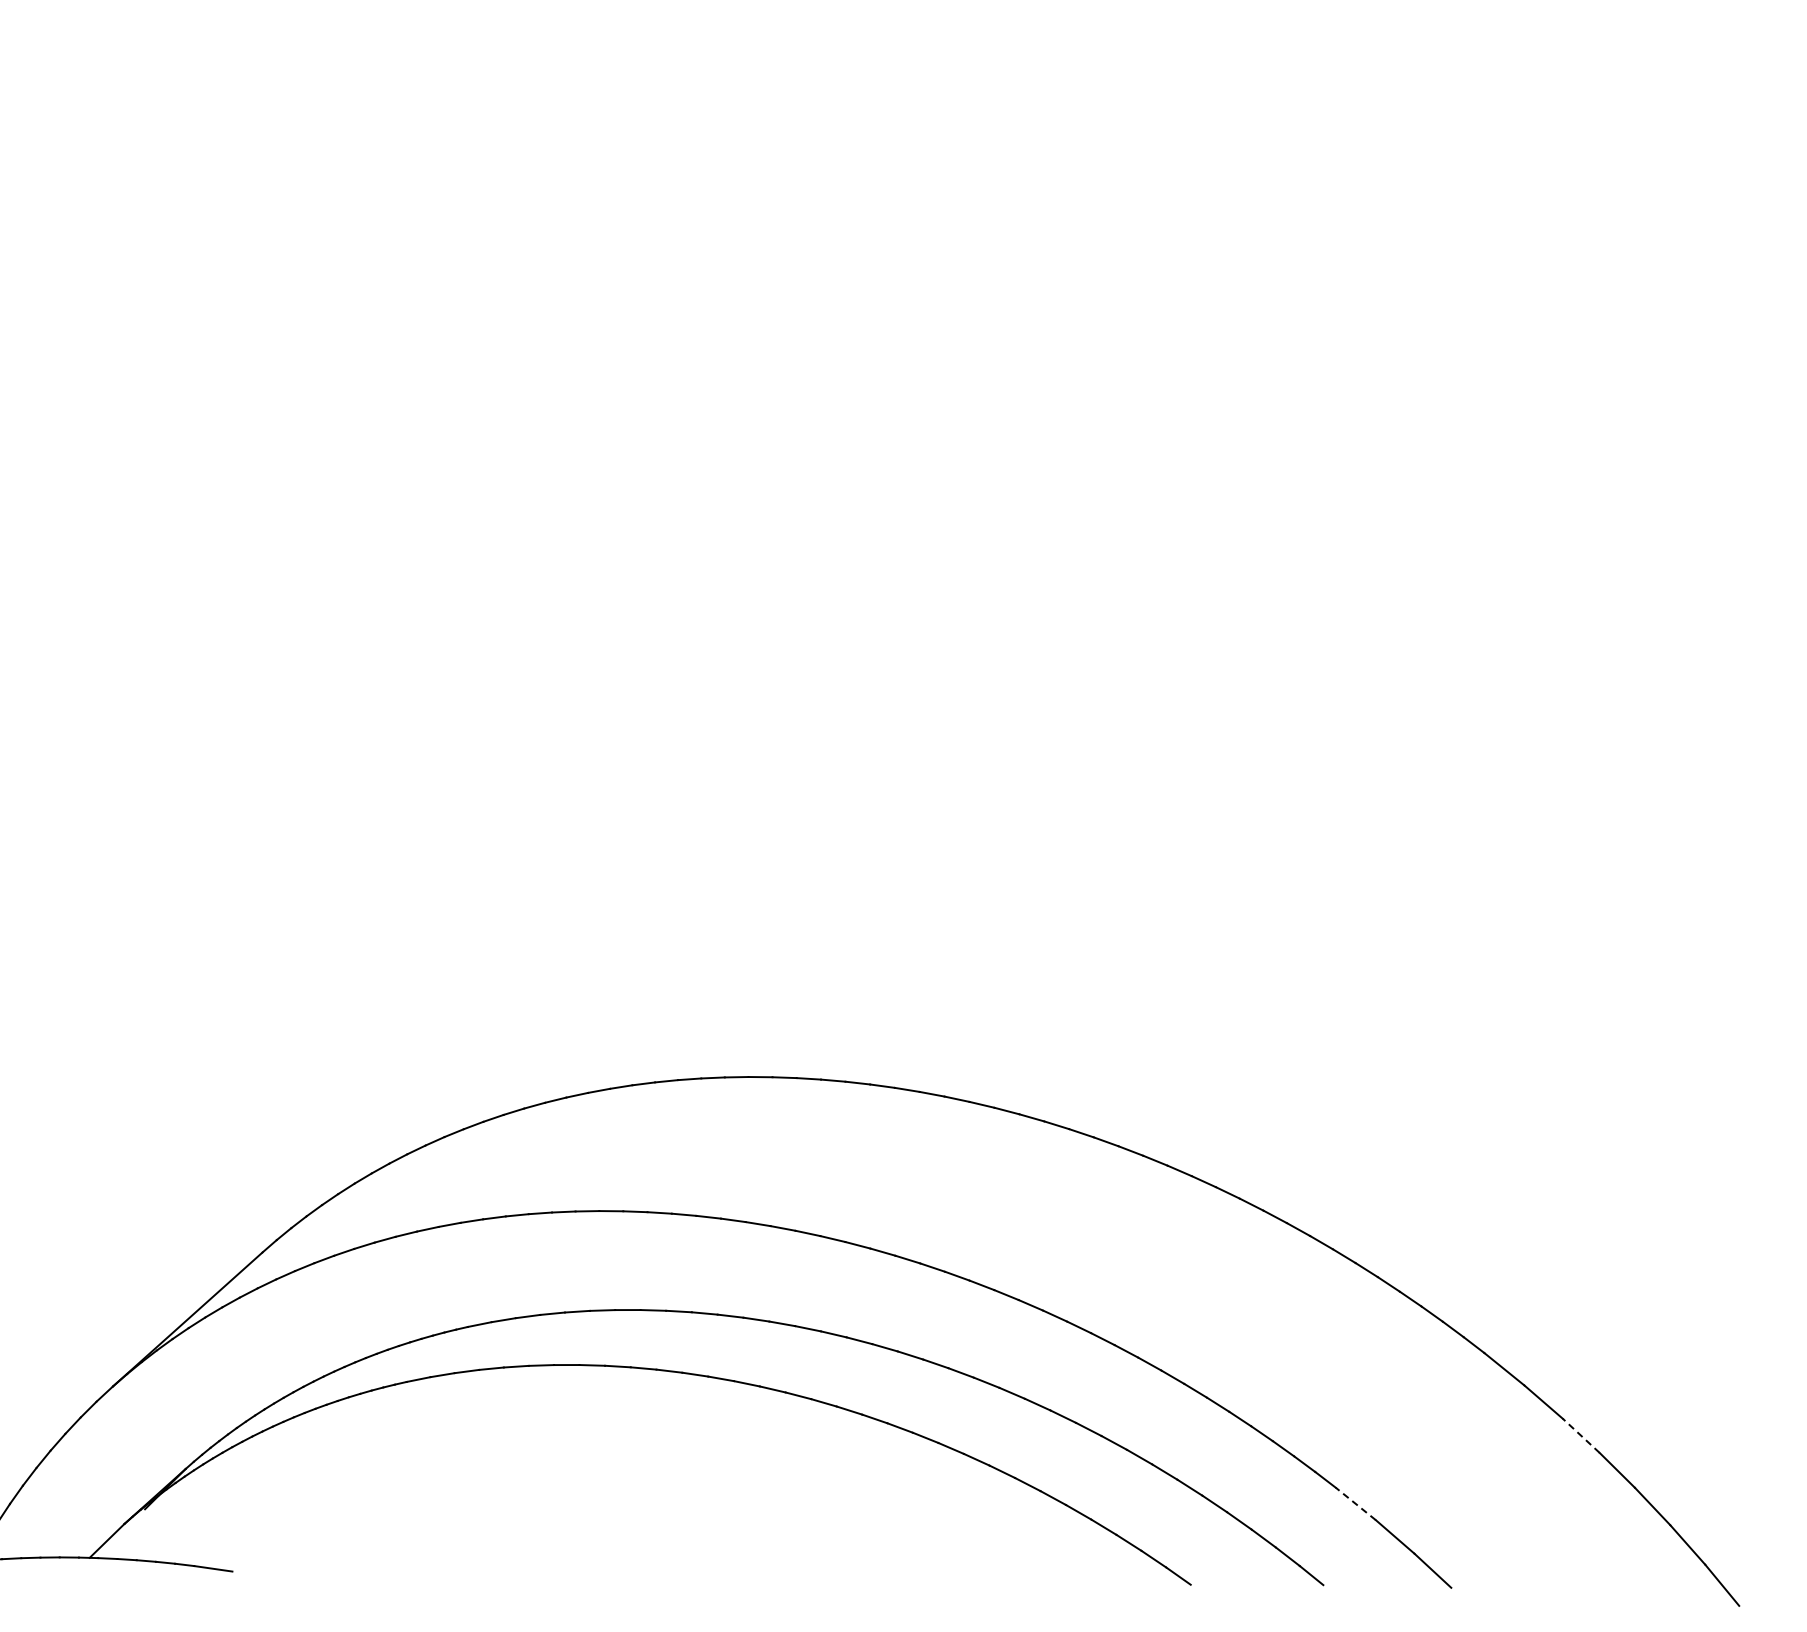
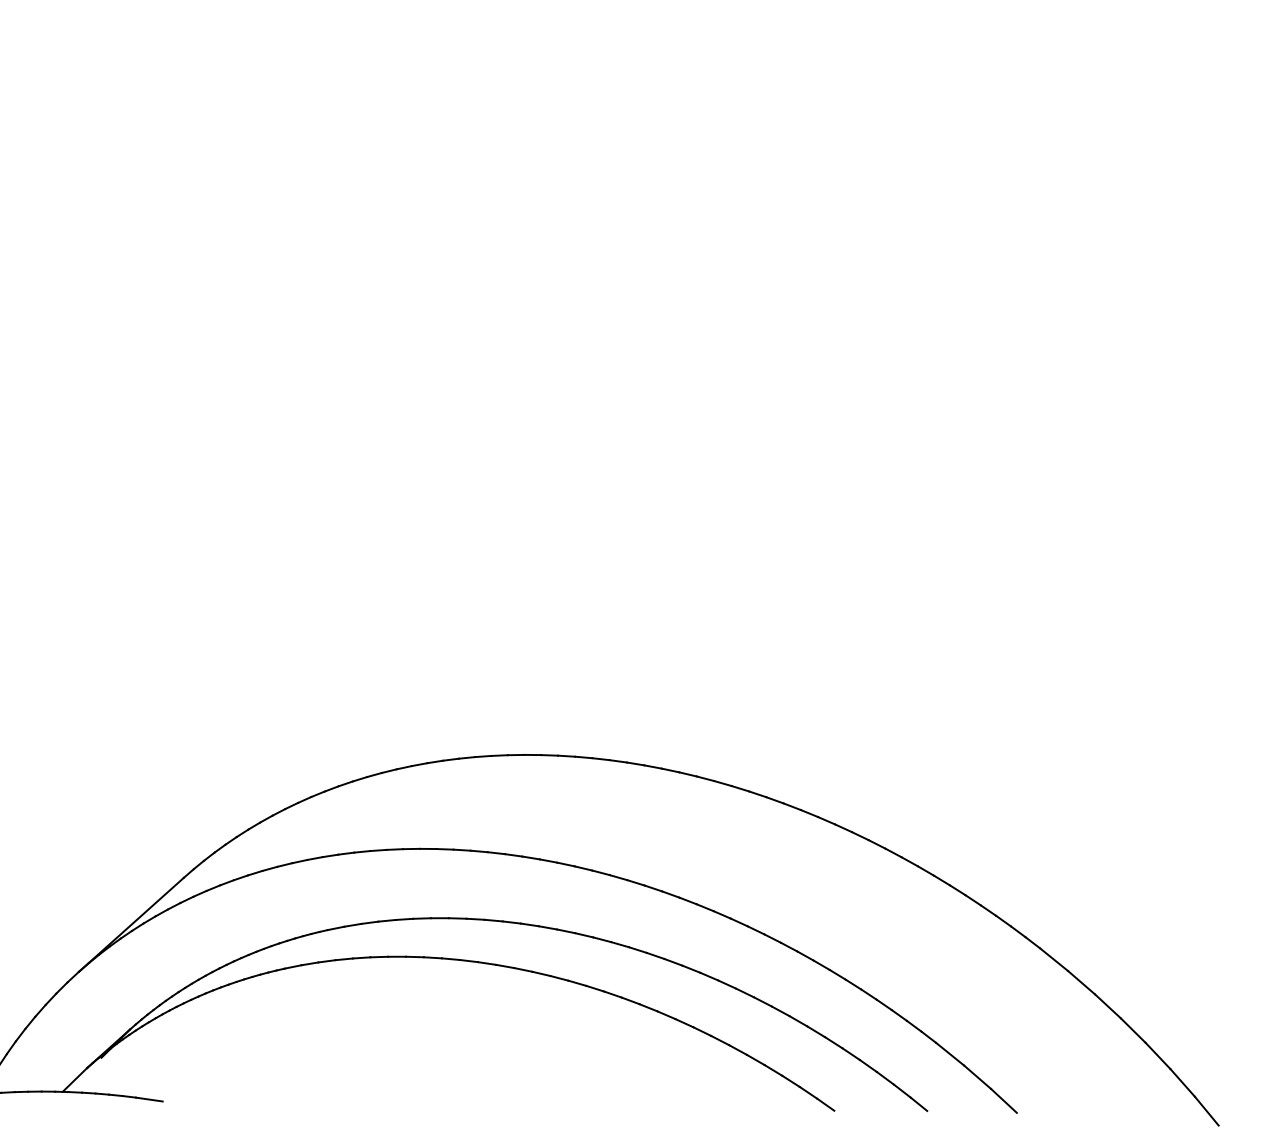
line: (1580, 1435) -> (1107, 1006), dashed -> solid
line: (1355, 1503) -> (949, 1053), dashed -> solid

